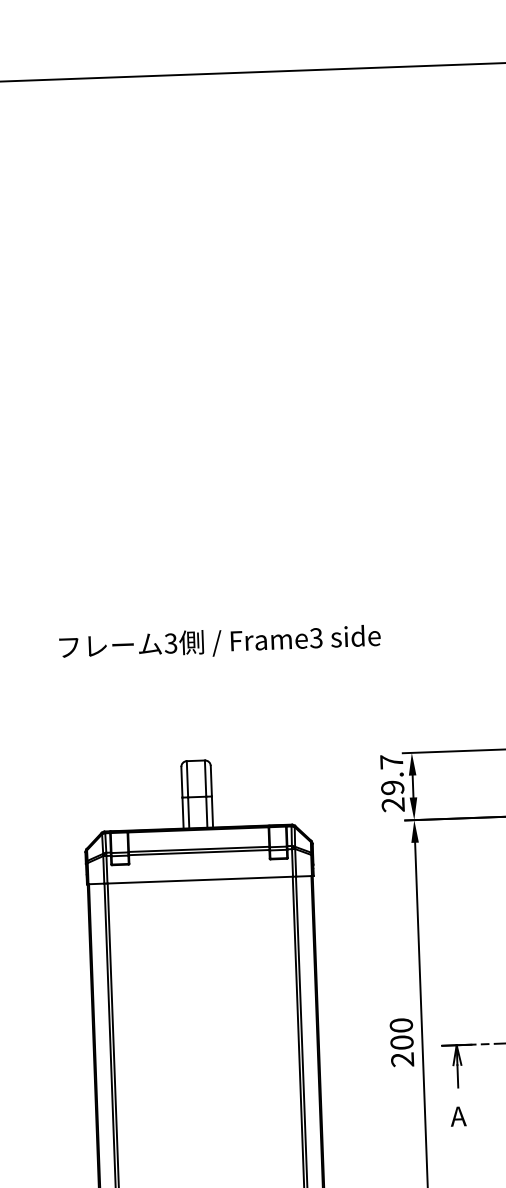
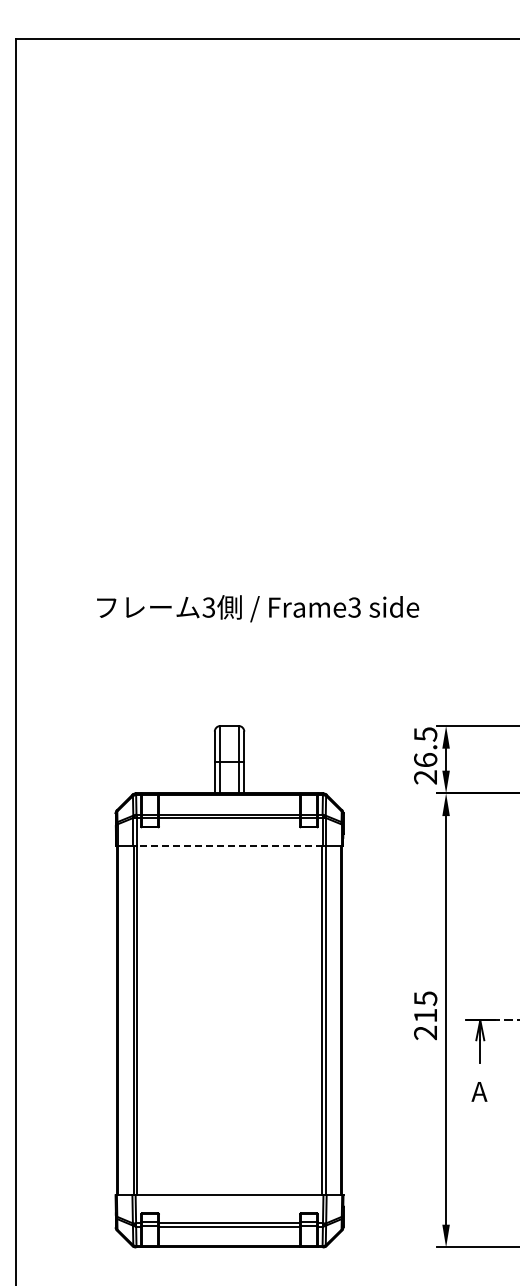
text: (392, 775) -> (425, 747), 29.7 -> 26.5
line: (200, 880) -> (229, 845), solid -> dashed
text: (401, 1033) -> (425, 1006), 200 -> 215

